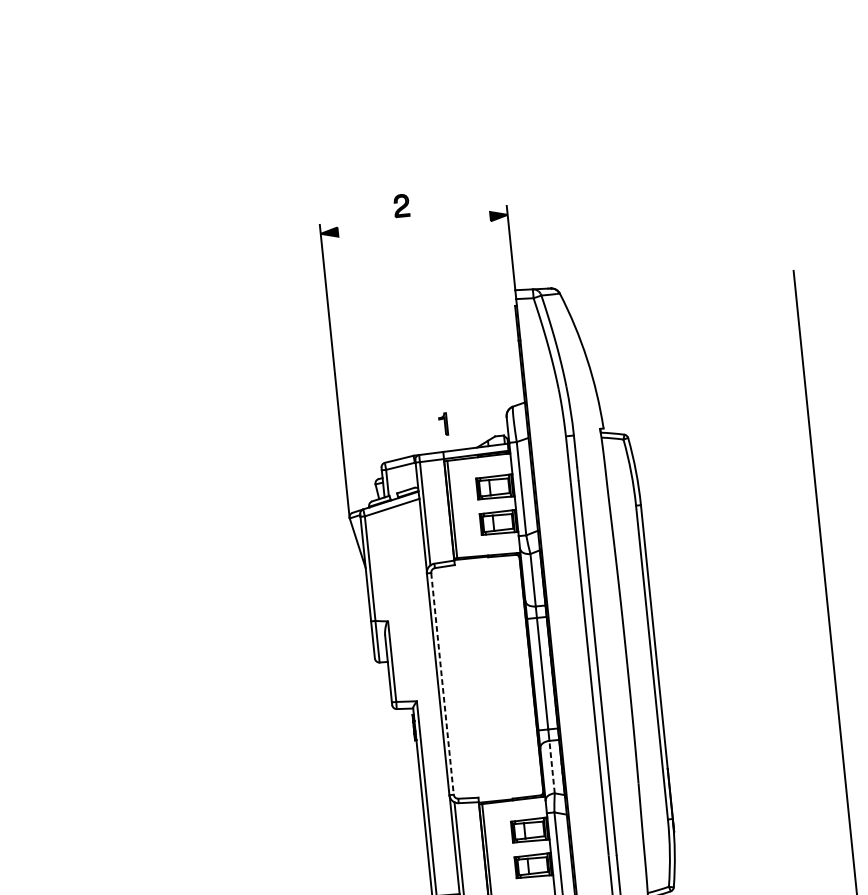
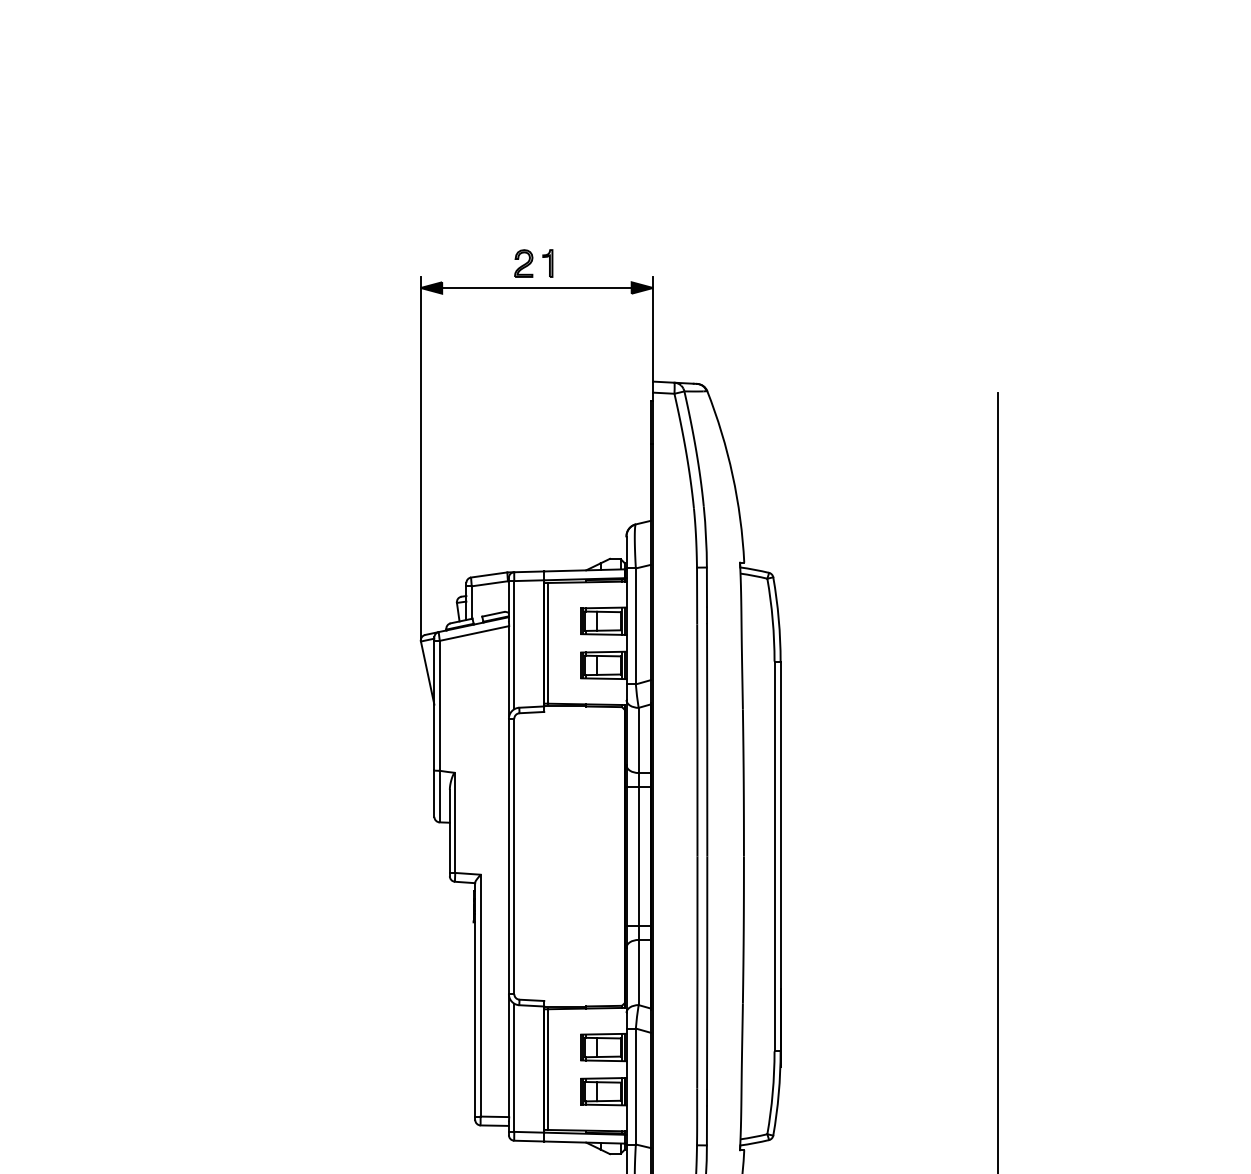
line: (413, 224) -> (536, 288), added
part: (443, 424) -> (547, 263), moved
line: (442, 683) -> (514, 856), dashed -> solid
line: (551, 767) -> (638, 972), dashed -> solid

